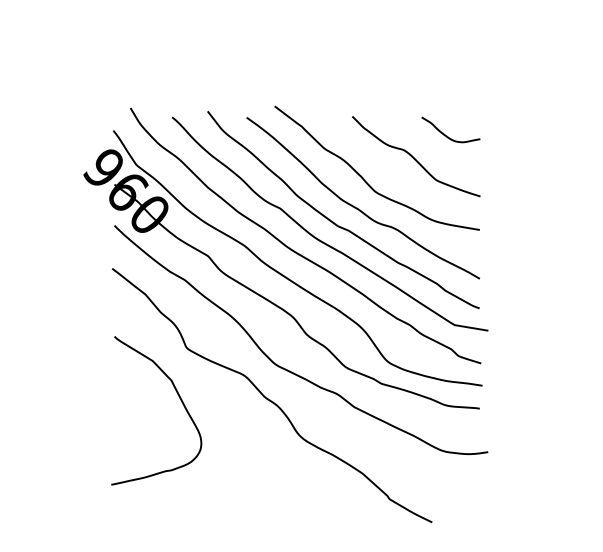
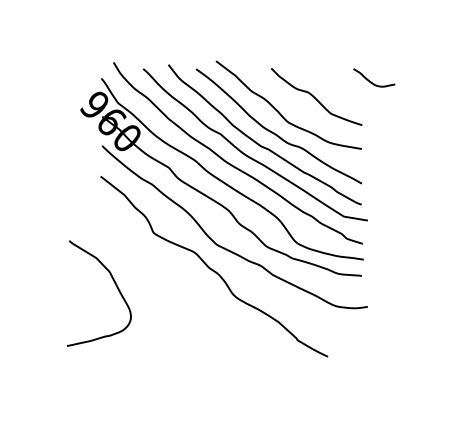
curve: (445, 133) -> (370, 80), moved
curve: (179, 399) -> (115, 285), moved

